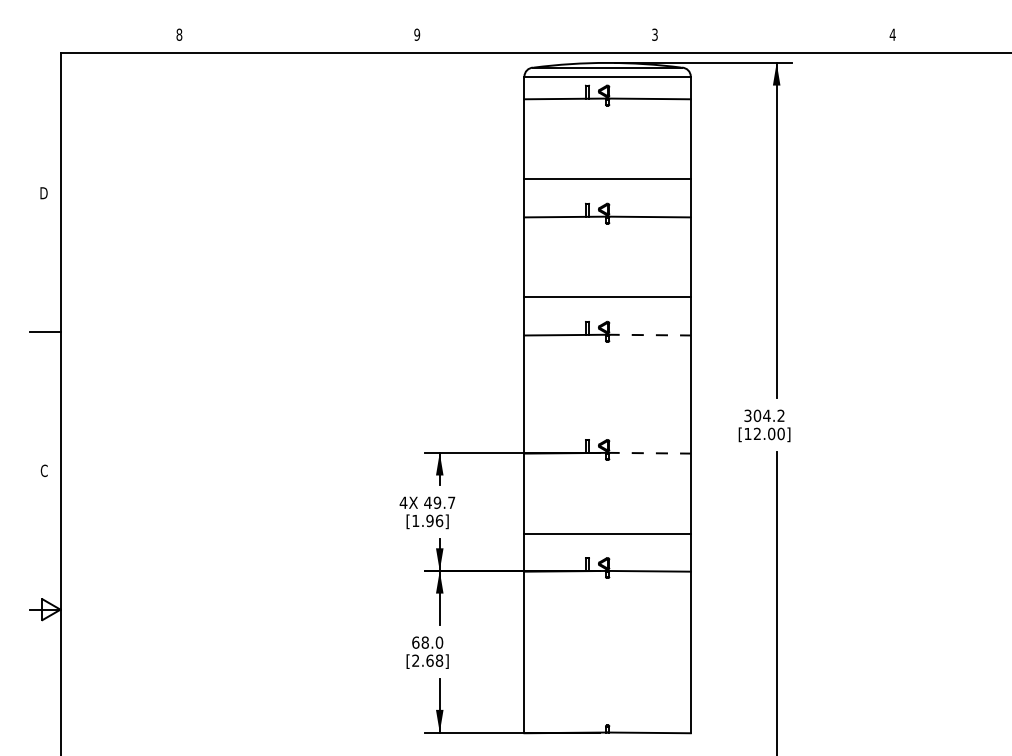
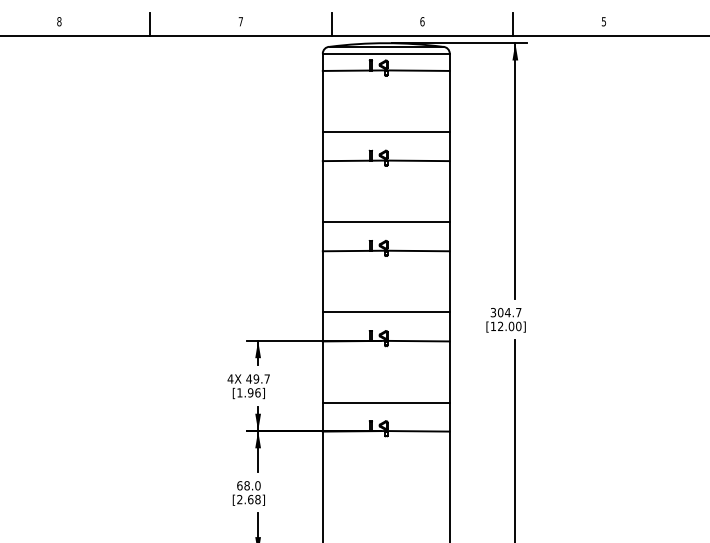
text: (417, 34) -> (241, 21), 9 -> 7
text: (654, 34) -> (422, 21), 3 -> 6
text: (892, 34) -> (603, 21), 4 -> 5
line: (298, 37) -> (150, 23), added
line: (536, 37) -> (331, 23), added
line: (773, 37) -> (512, 23), added
line: (649, 335) -> (418, 251), dashed -> solid
line: (607, 415) -> (386, 312), added
text: (780, 415) -> (518, 312), 304.2 -> 304.7
line: (649, 453) -> (418, 341), dashed -> solid

